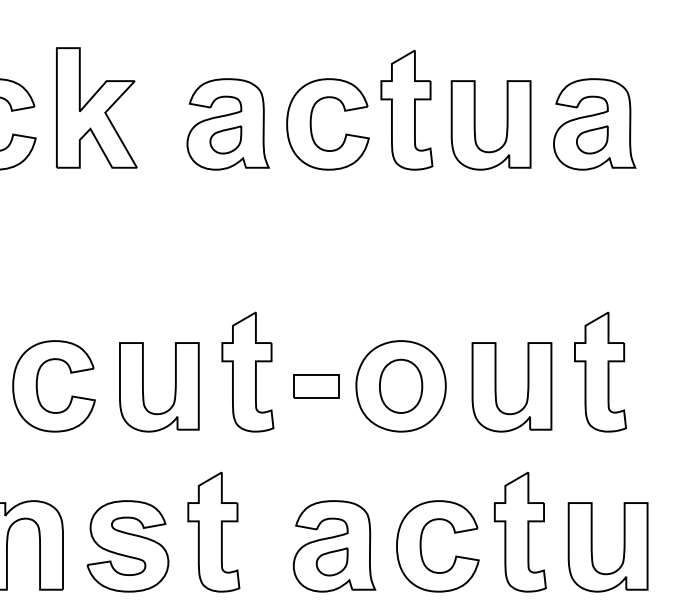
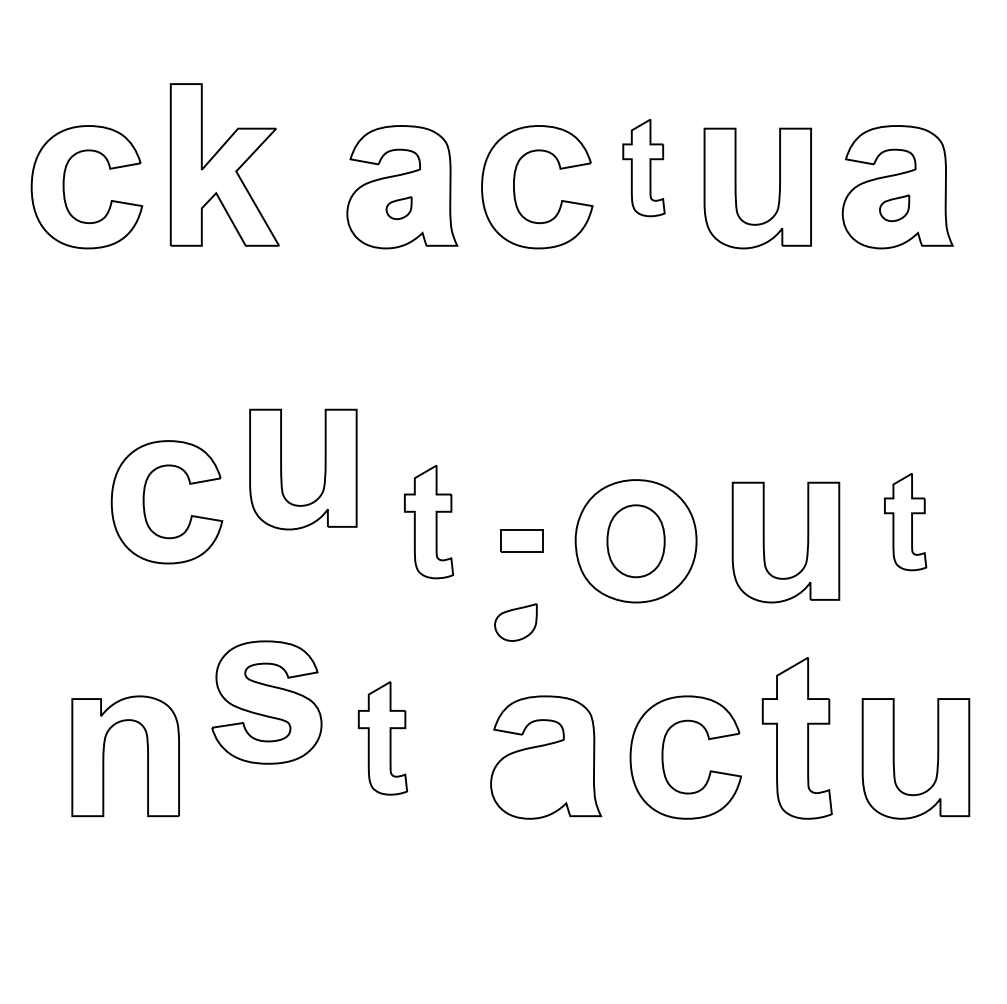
part: (406, 109) -> (643, 167), size x0.6
part: (225, 139) -> (398, 207), size x0.6
part: (592, 140) -> (894, 208), size x0.7
part: (247, 371) -> (428, 521), size x0.7
part: (600, 371) -> (905, 521), size x0.6
part: (37, 386) -> (144, 502), moved
part: (316, 386) -> (521, 541), size x0.7
part: (175, 387) -> (324, 469), moved
part: (213, 532) -> (382, 738), size x0.7
part: (127, 546) -> (266, 702), moved
part: (331, 561) -> (515, 622), moved

